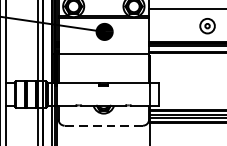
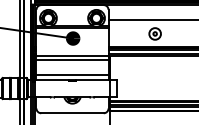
line: (103, 59) -> (72, 60), added
line: (103, 77) -> (72, 74), added
line: (103, 125) -> (72, 113), dashed -> solid

